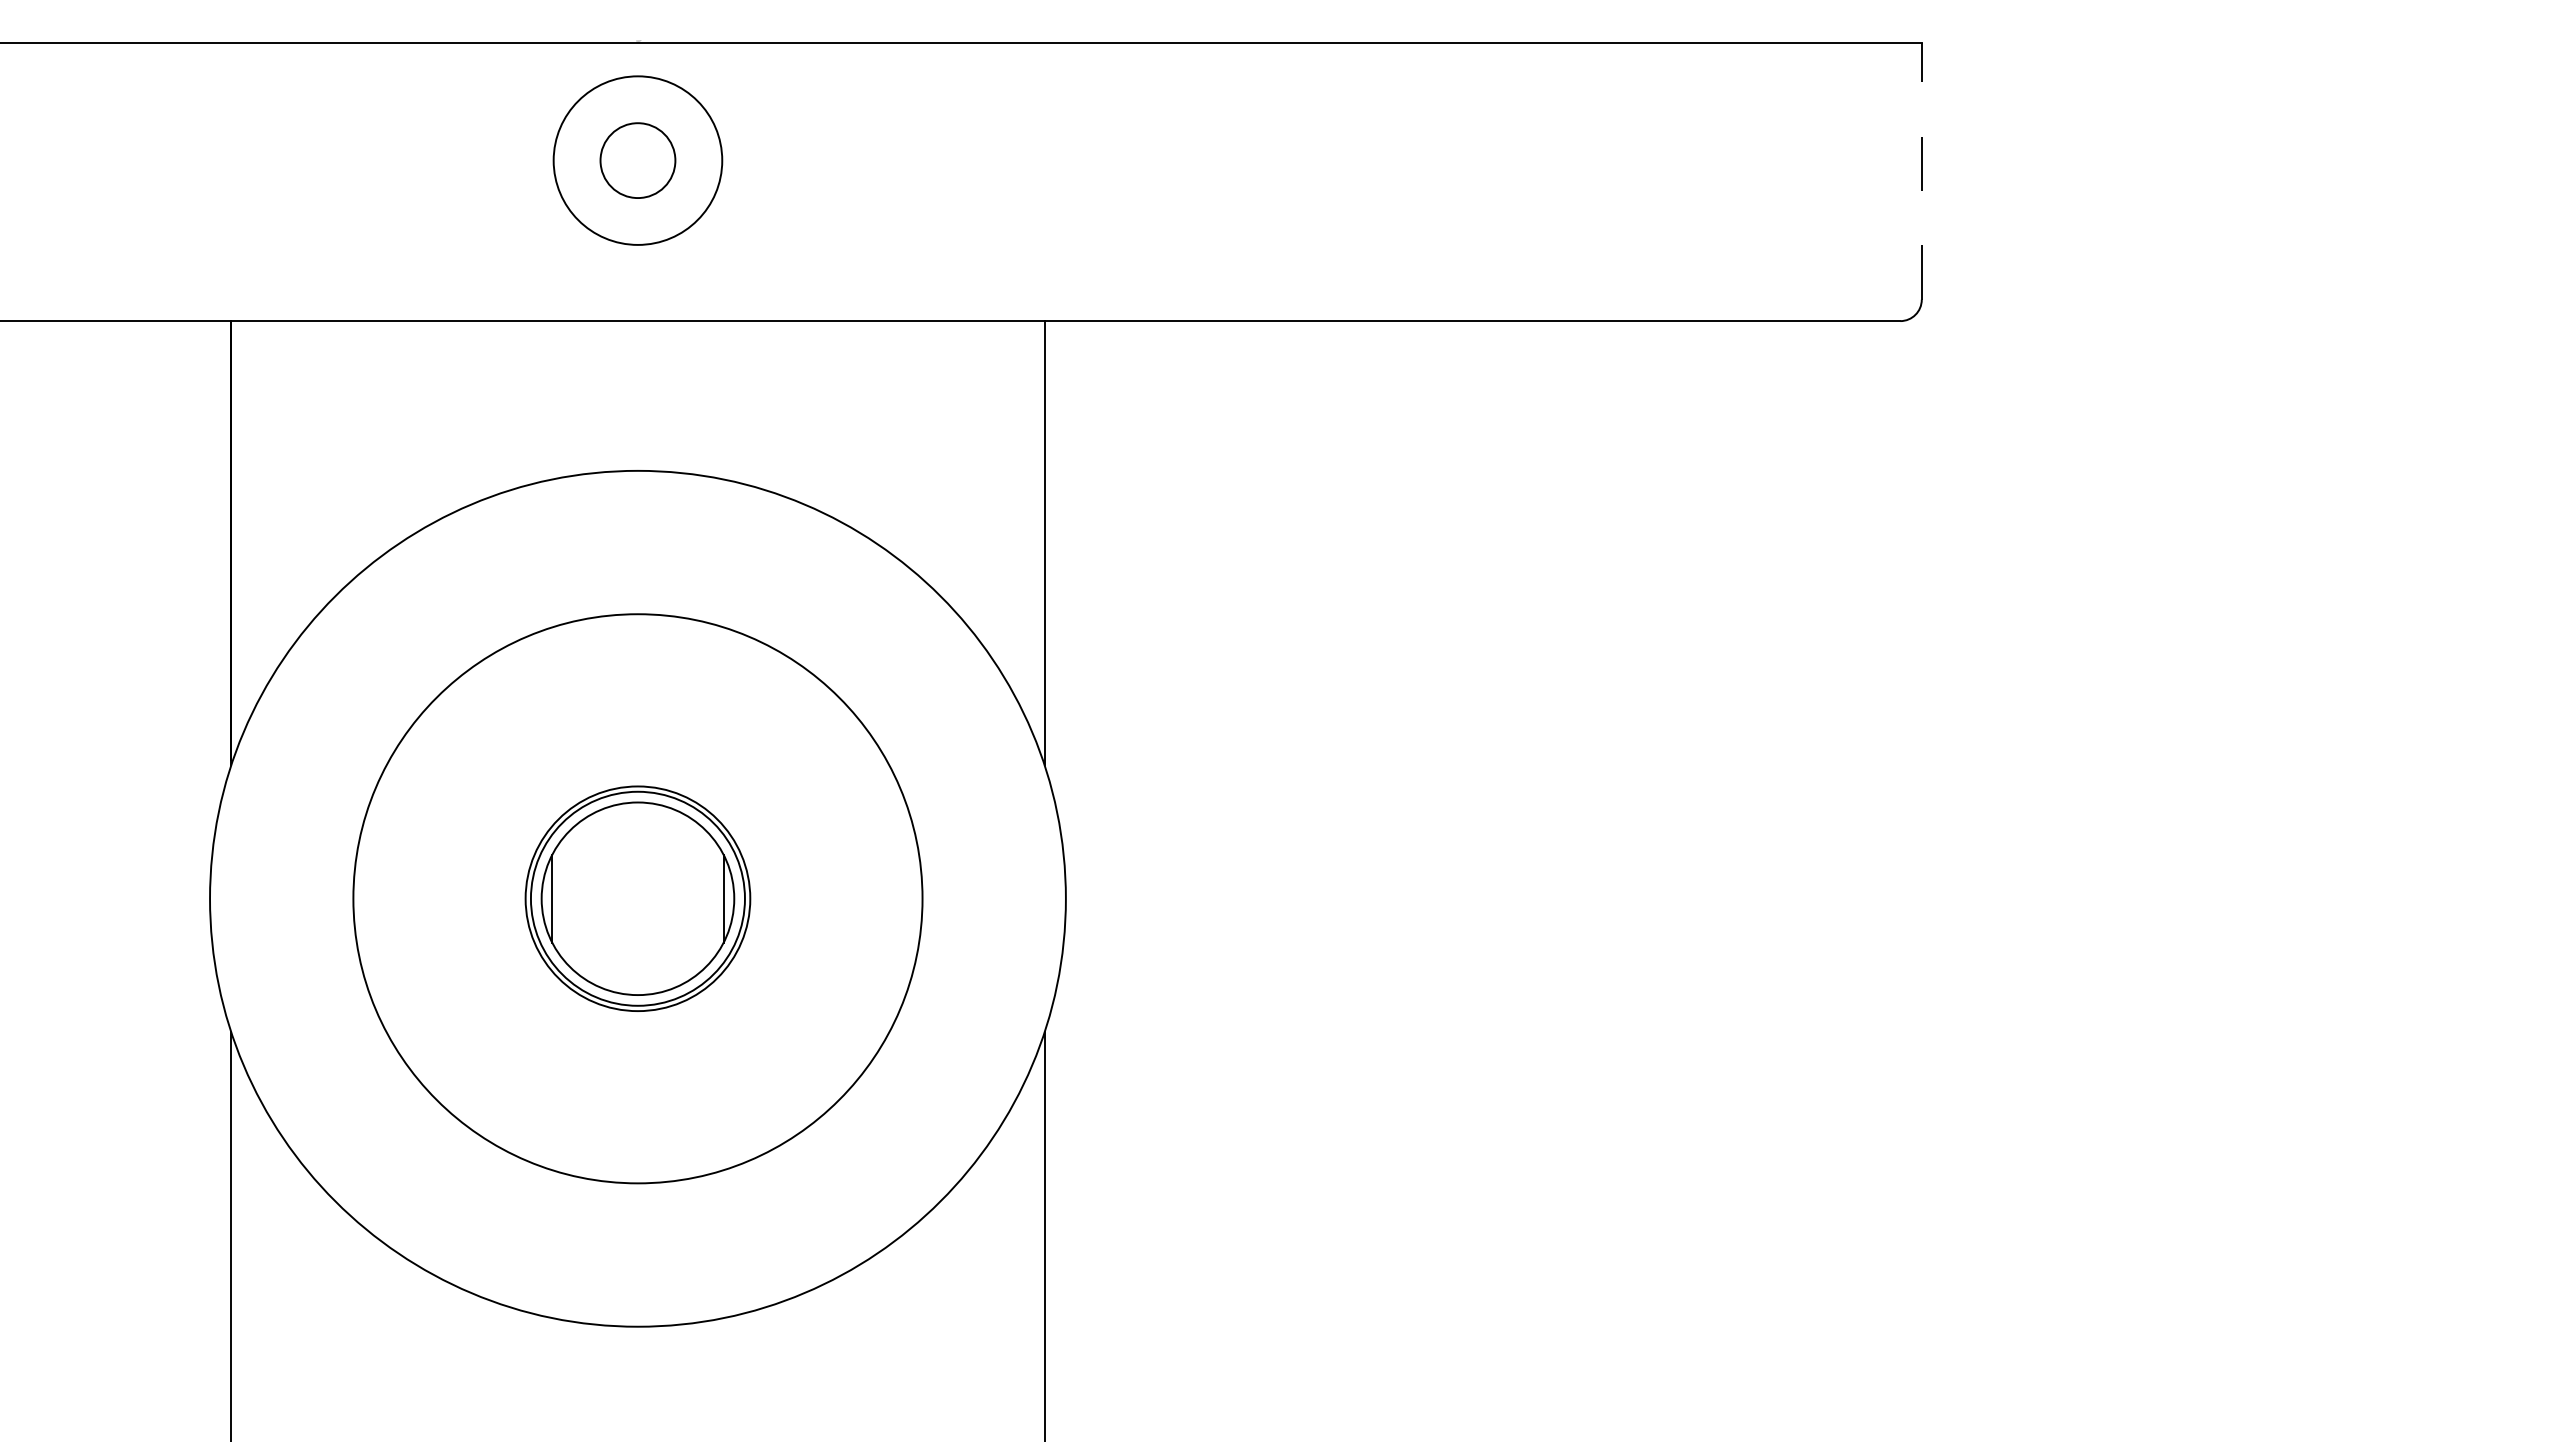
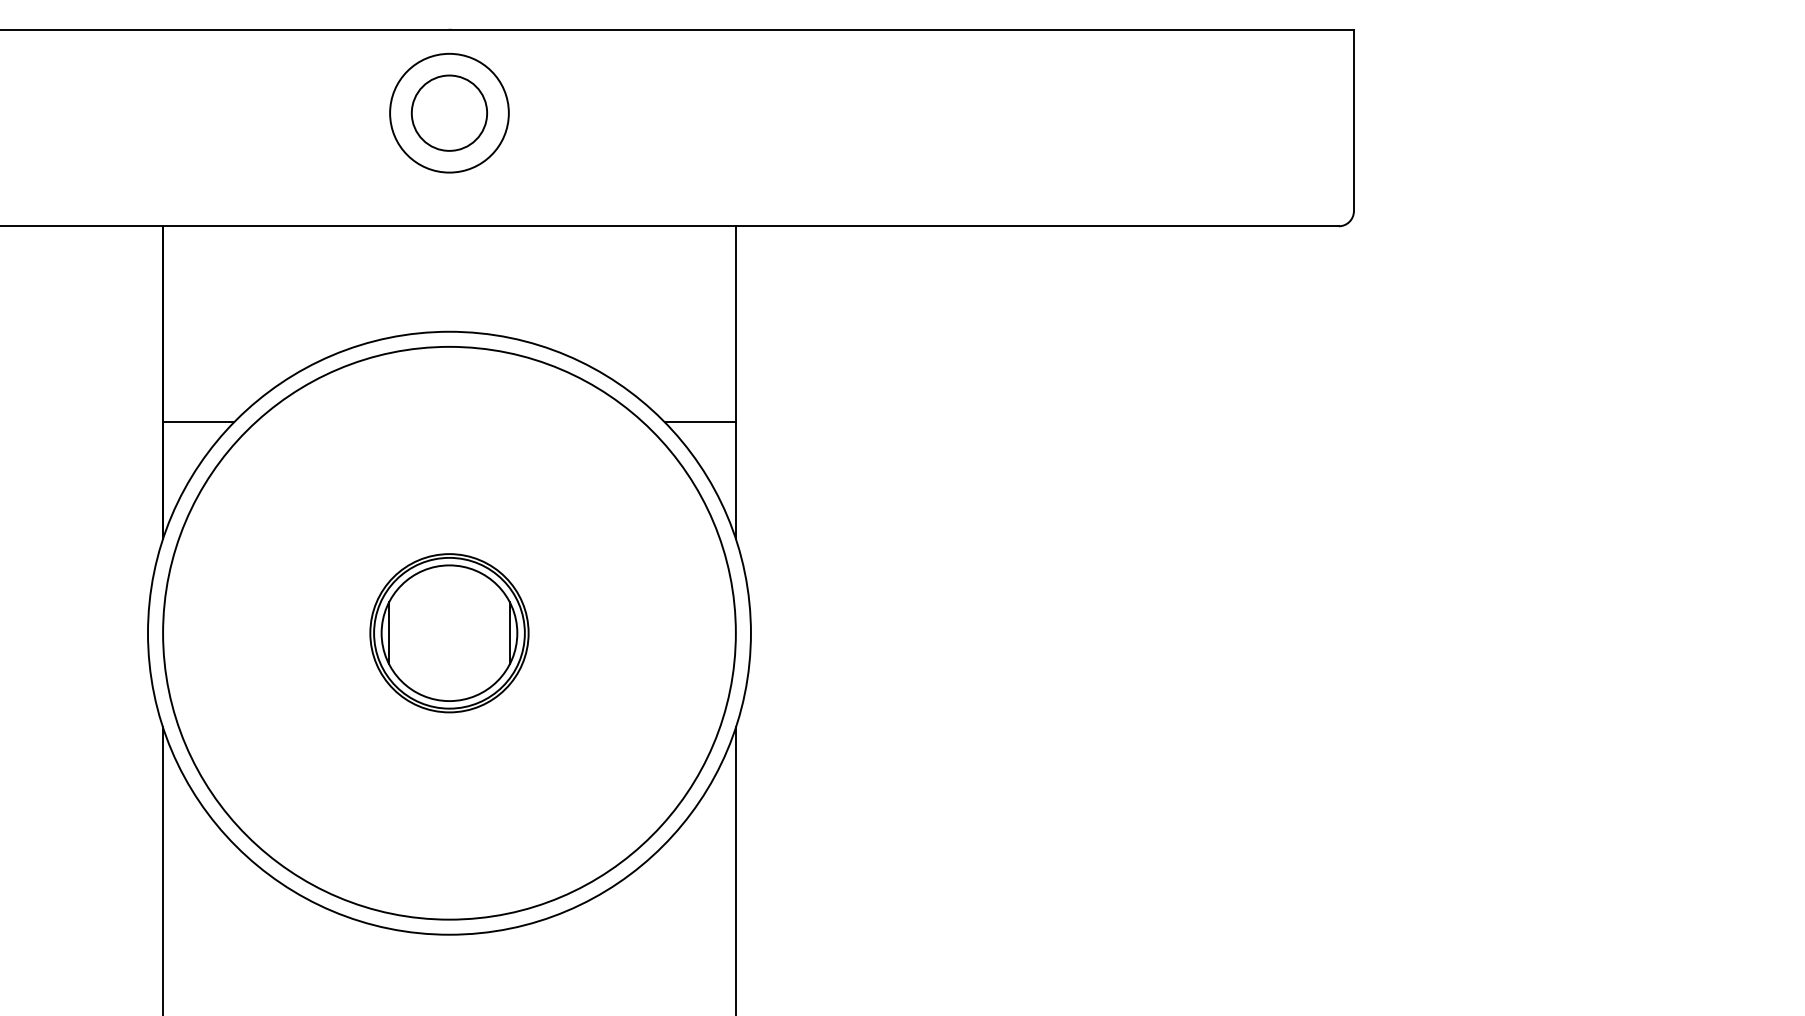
circle: (637, 160) -> (449, 113), size x1.43
line: (1921, 170) -> (1353, 120), dashed -> solid
line: (281, 599) -> (198, 422), added
line: (993, 599) -> (699, 422), added
circle: (637, 898) -> (449, 633), size x1.43

